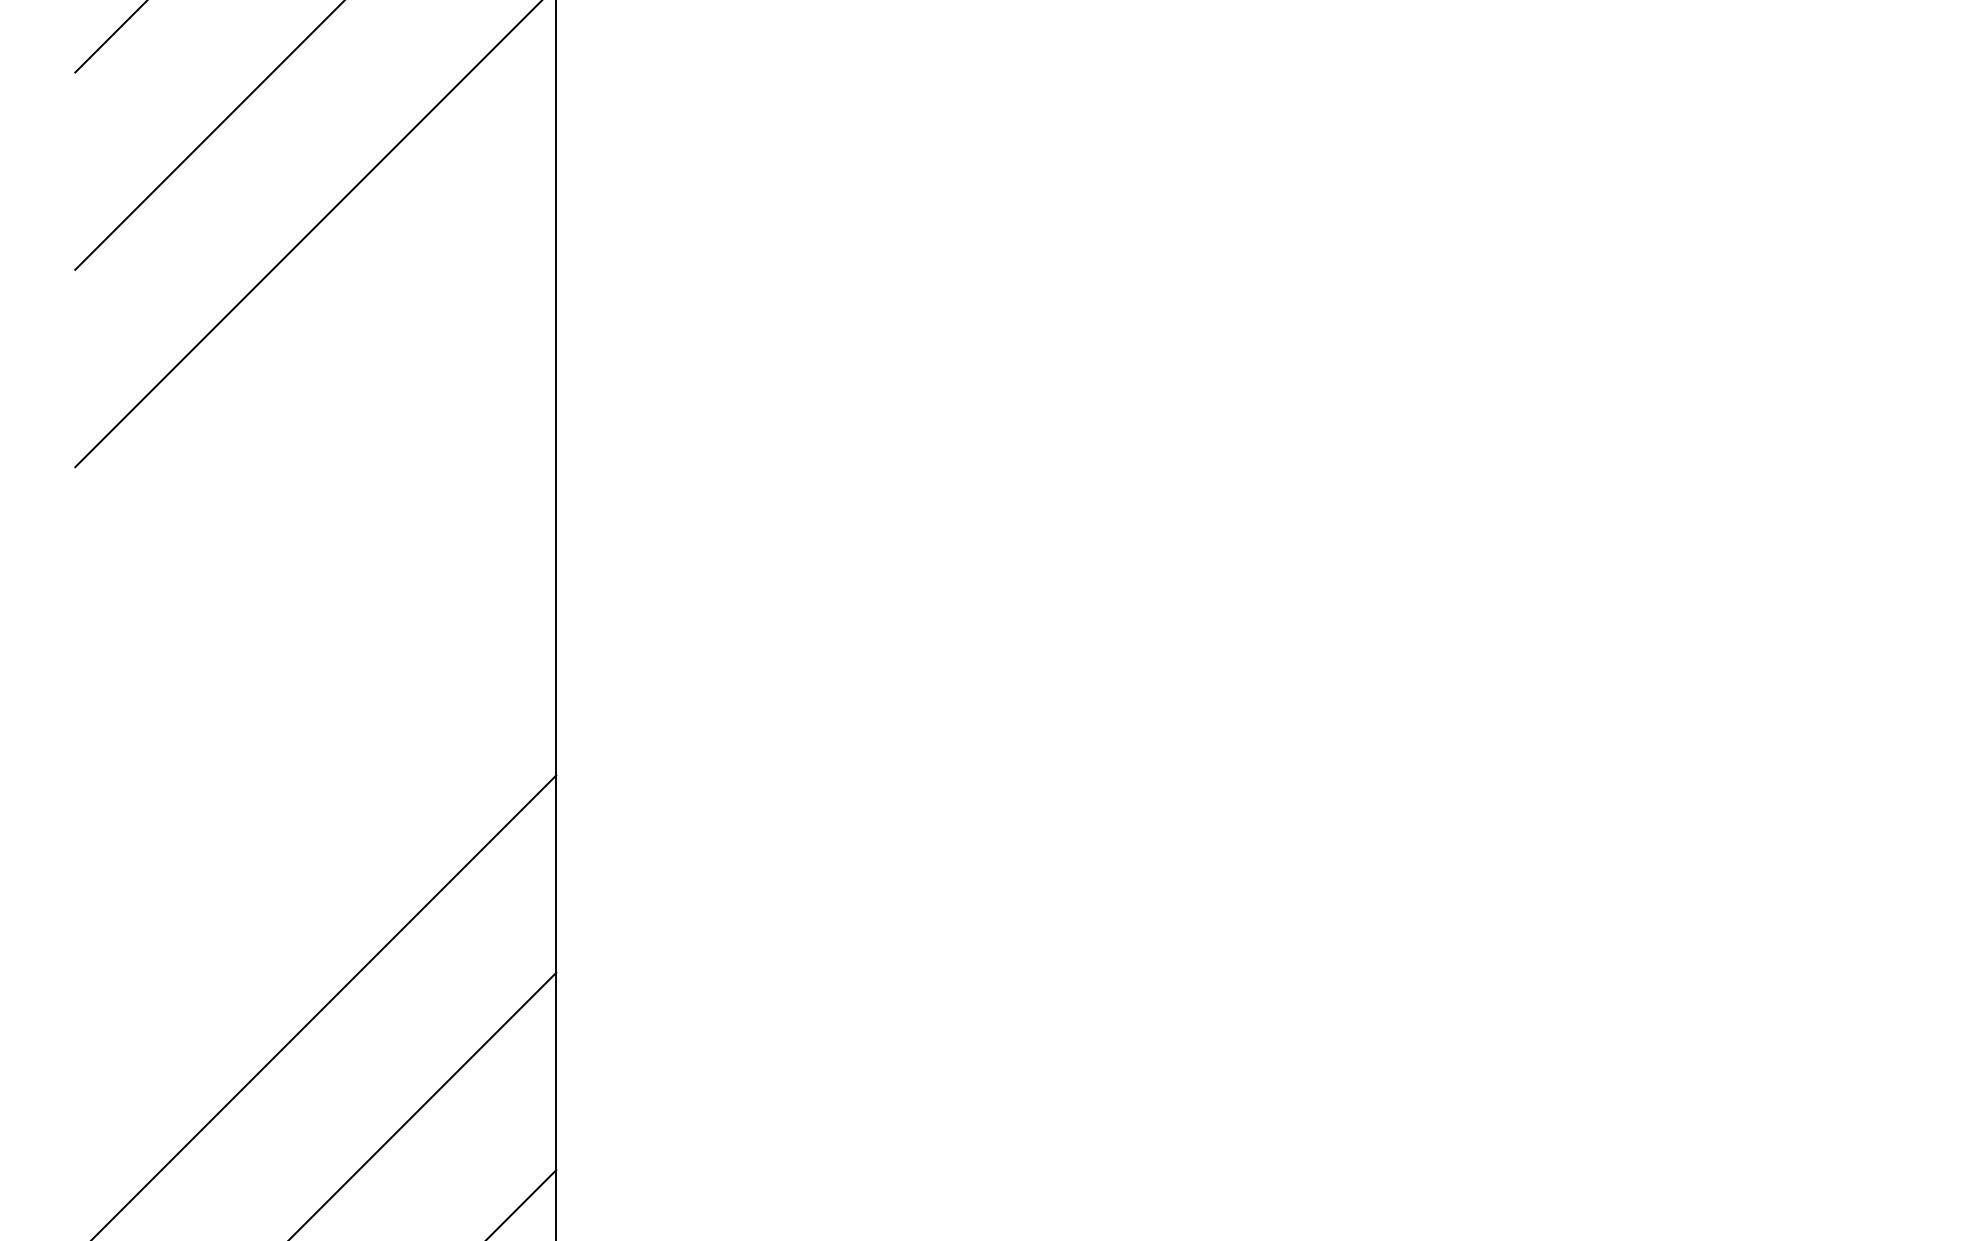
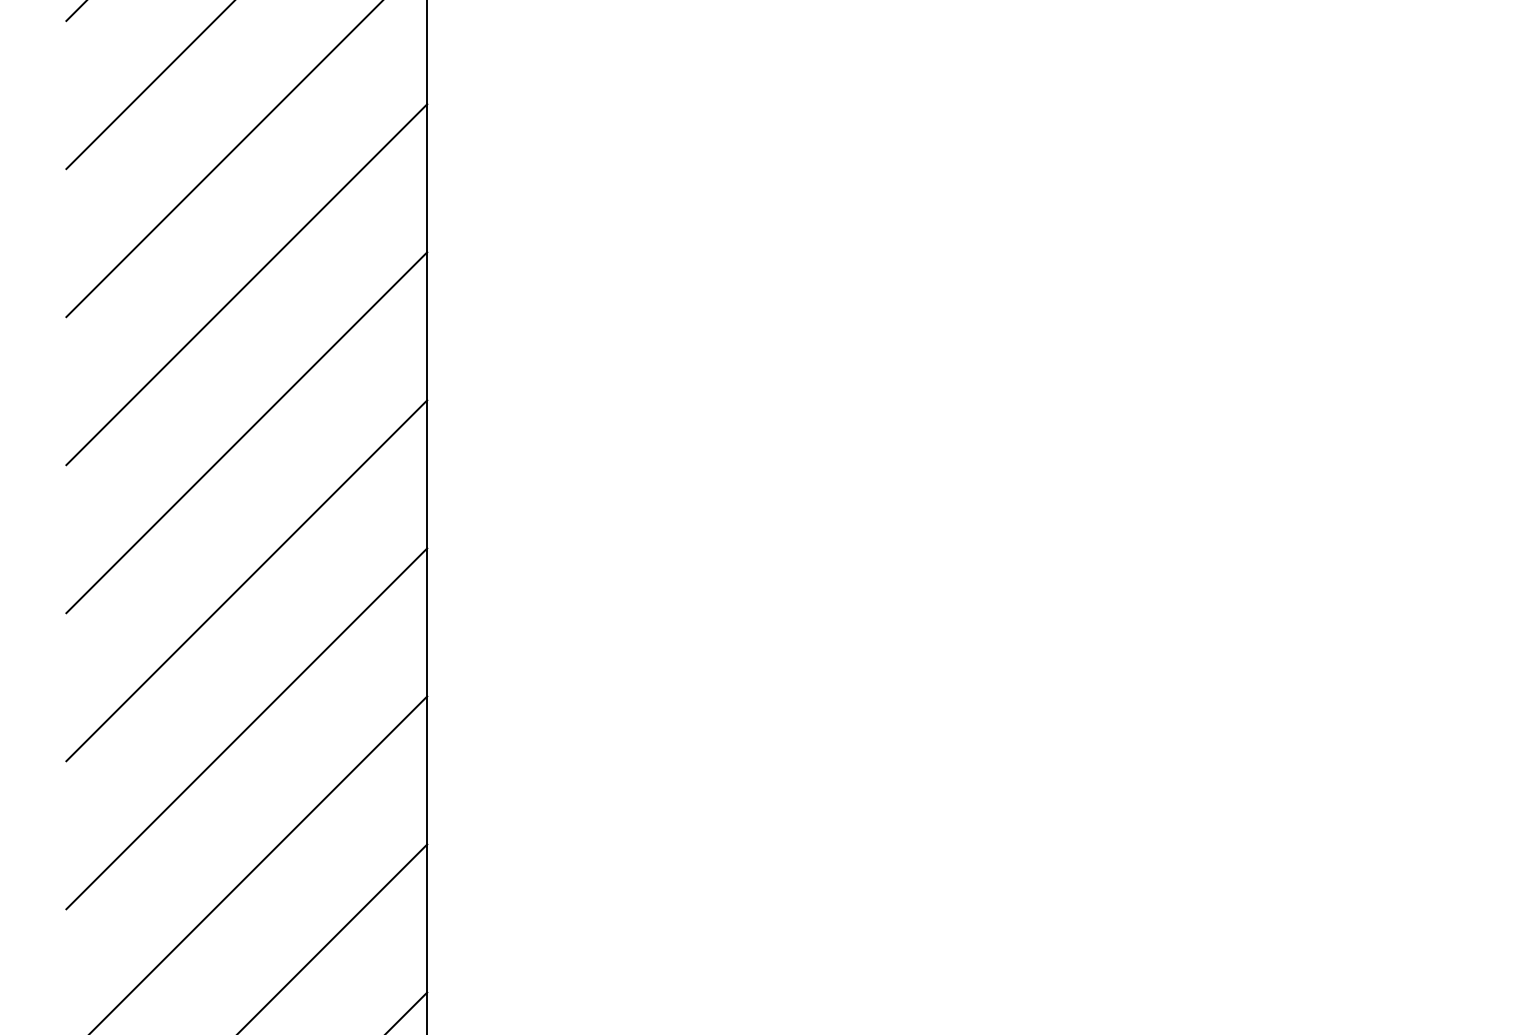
line: (315, 423) -> (246, 284), added
line: (315, 621) -> (246, 432), added
line: (315, 818) -> (246, 580), added

